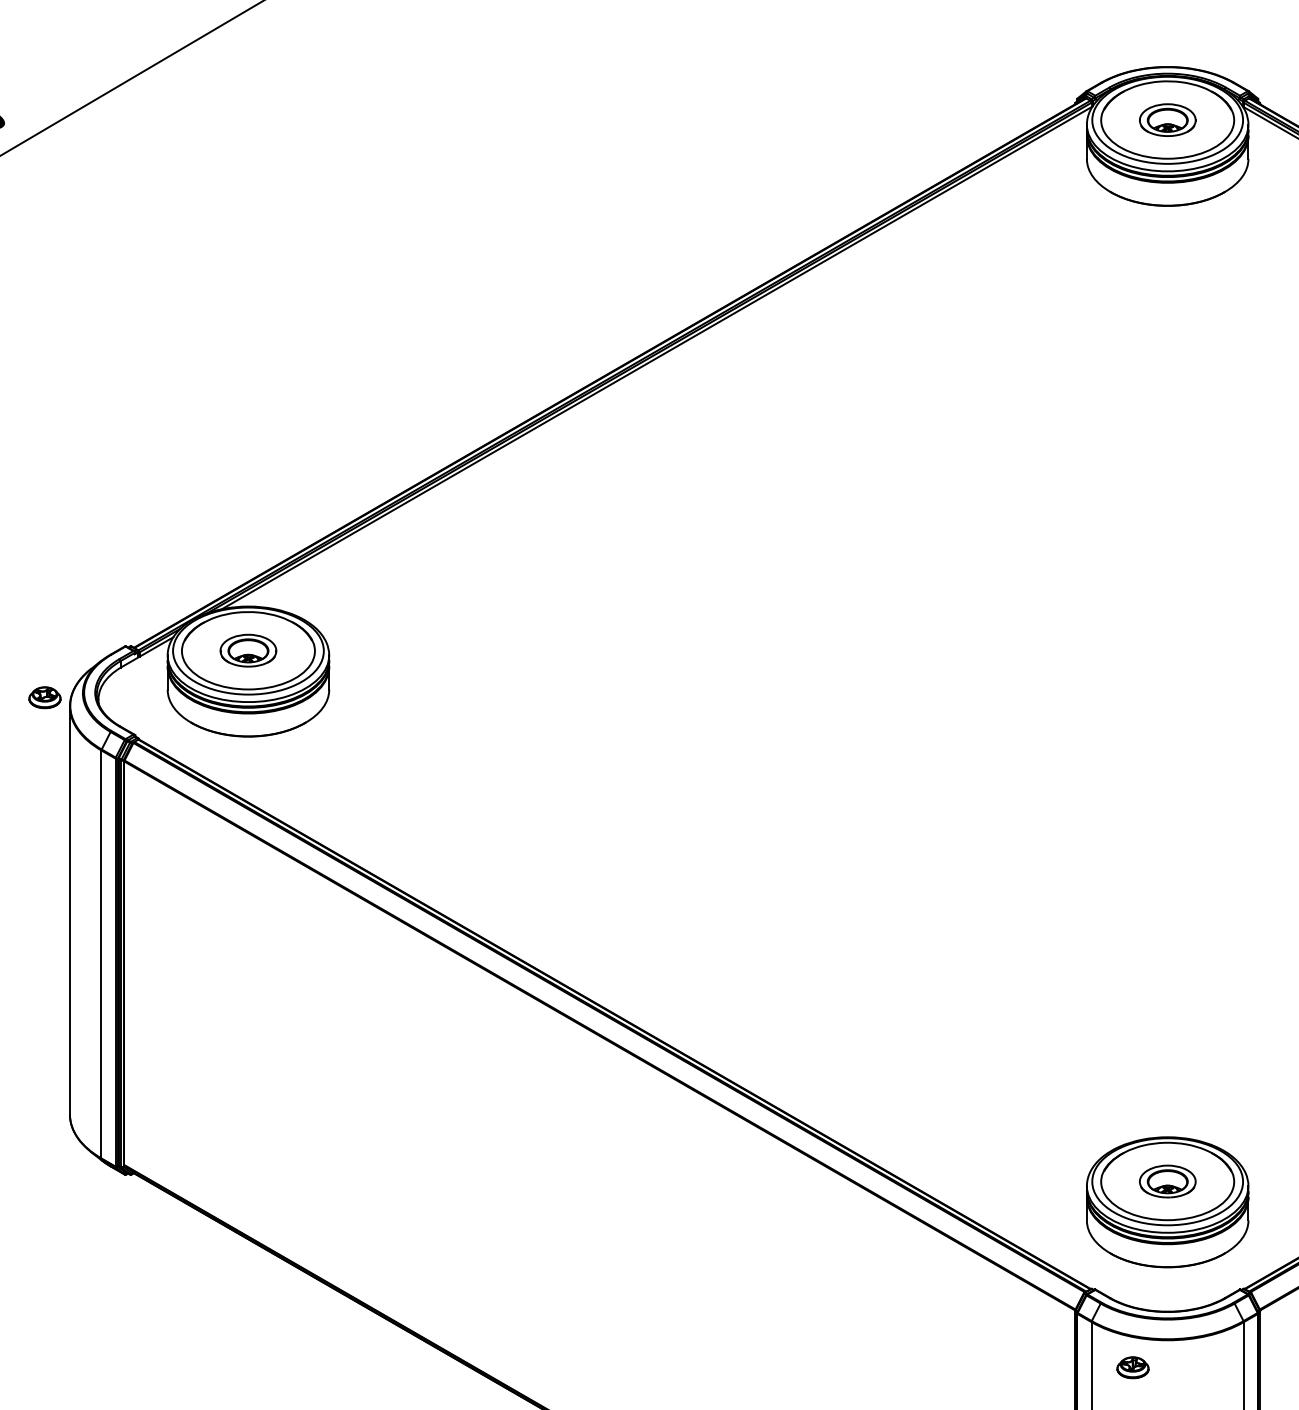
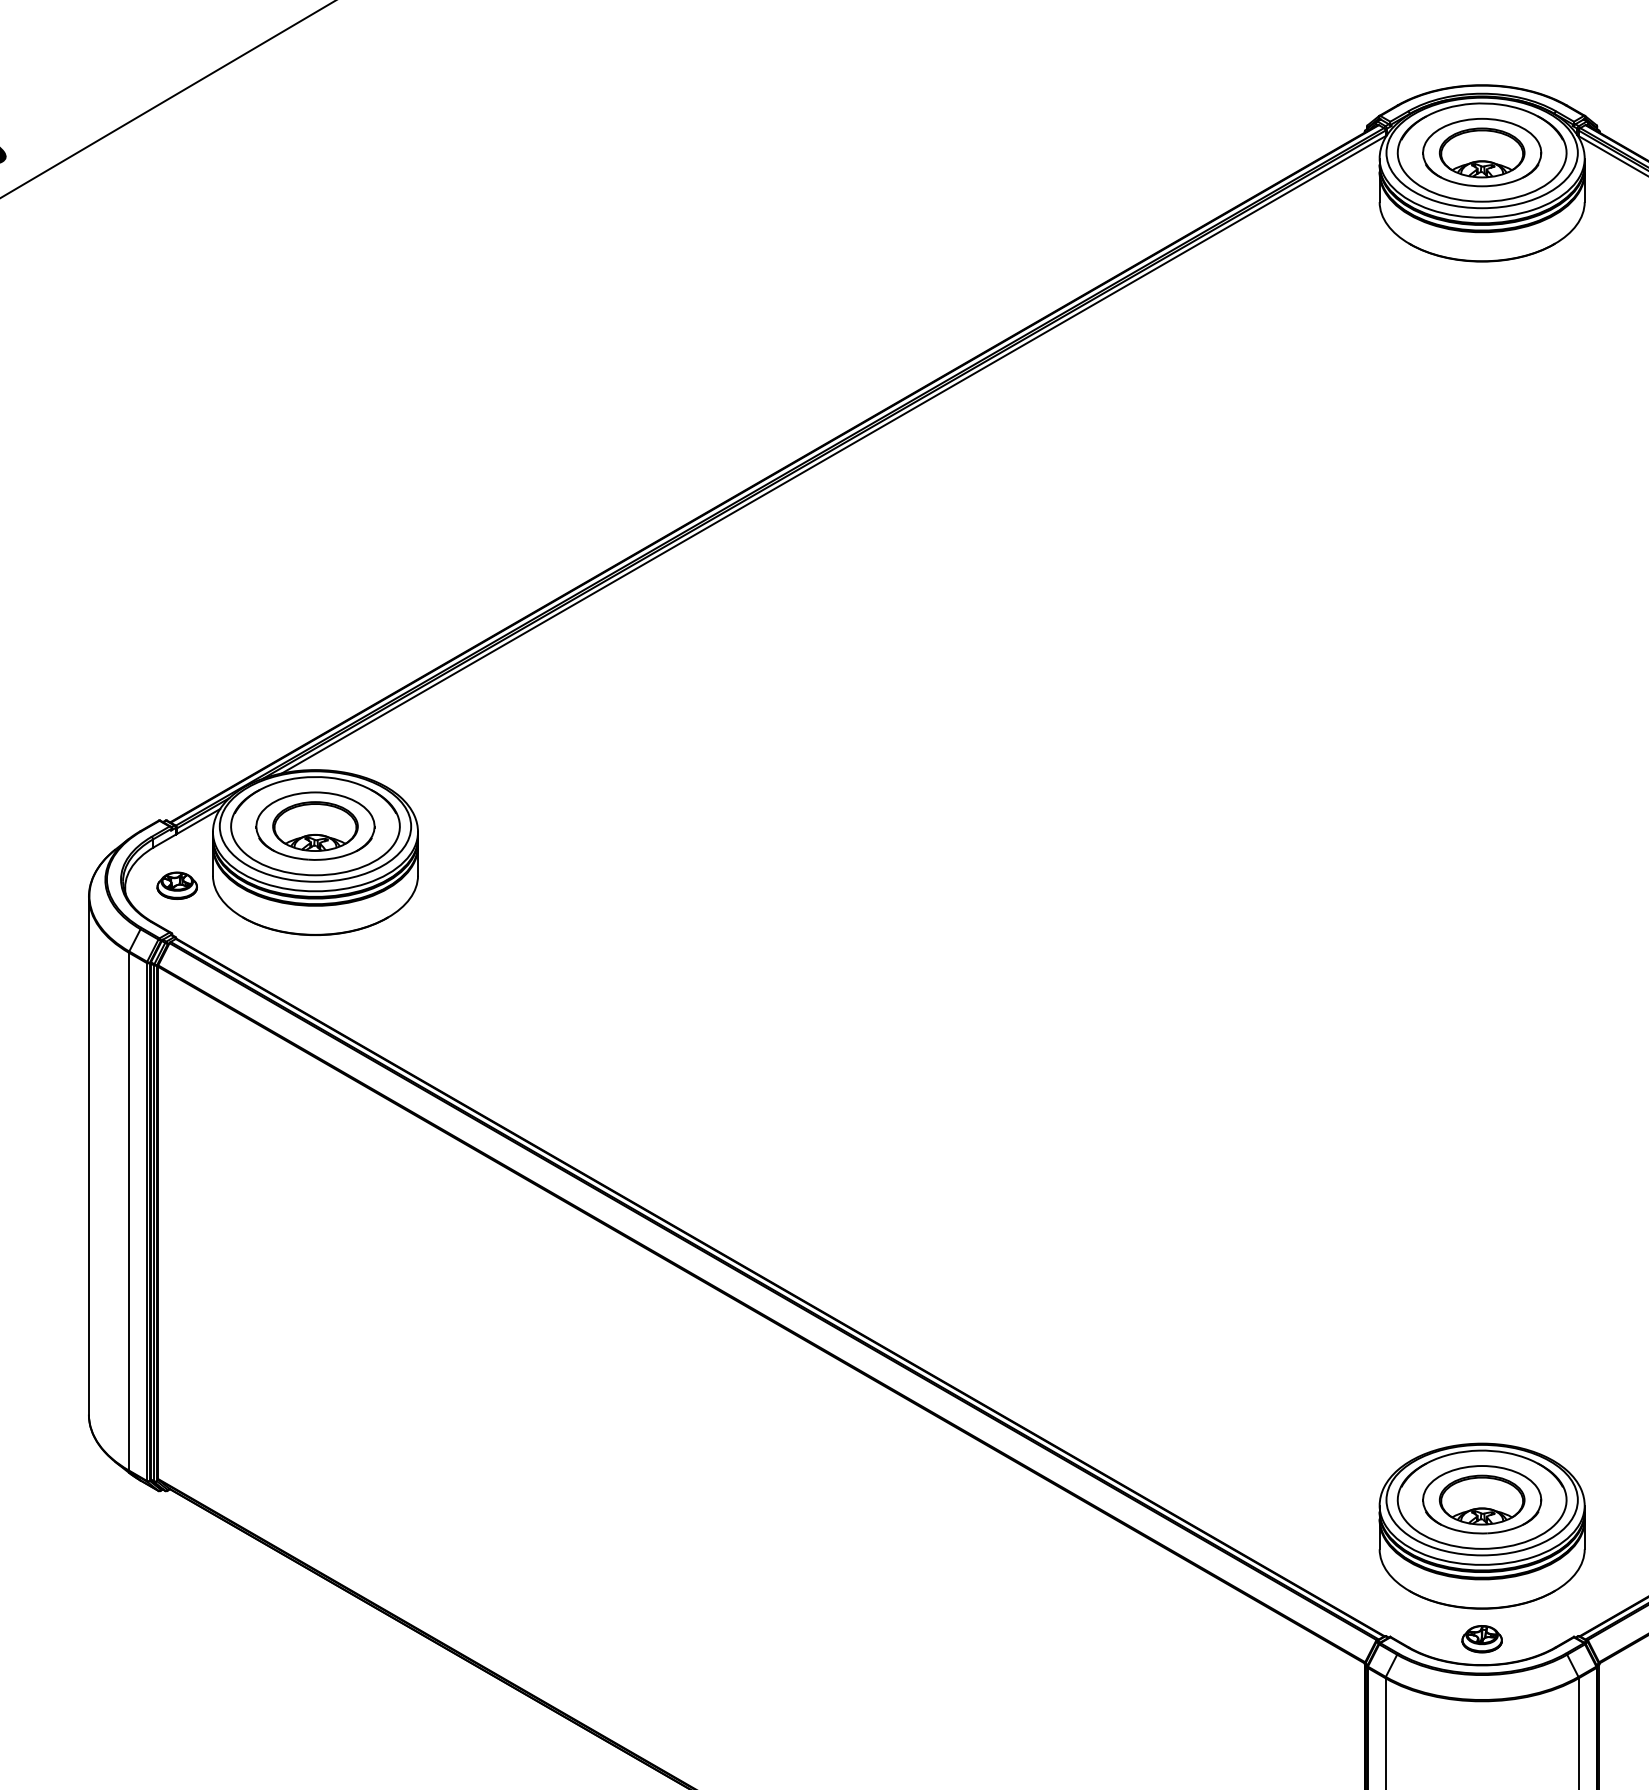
part: (1167, 119) -> (1482, 152), size x1.67
part: (248, 650) -> (315, 825), size x1.67
part: (44, 697) -> (176, 885), moved
part: (1167, 1181) -> (1482, 1499), size x1.67
part: (1132, 1368) -> (1481, 1639), moved

